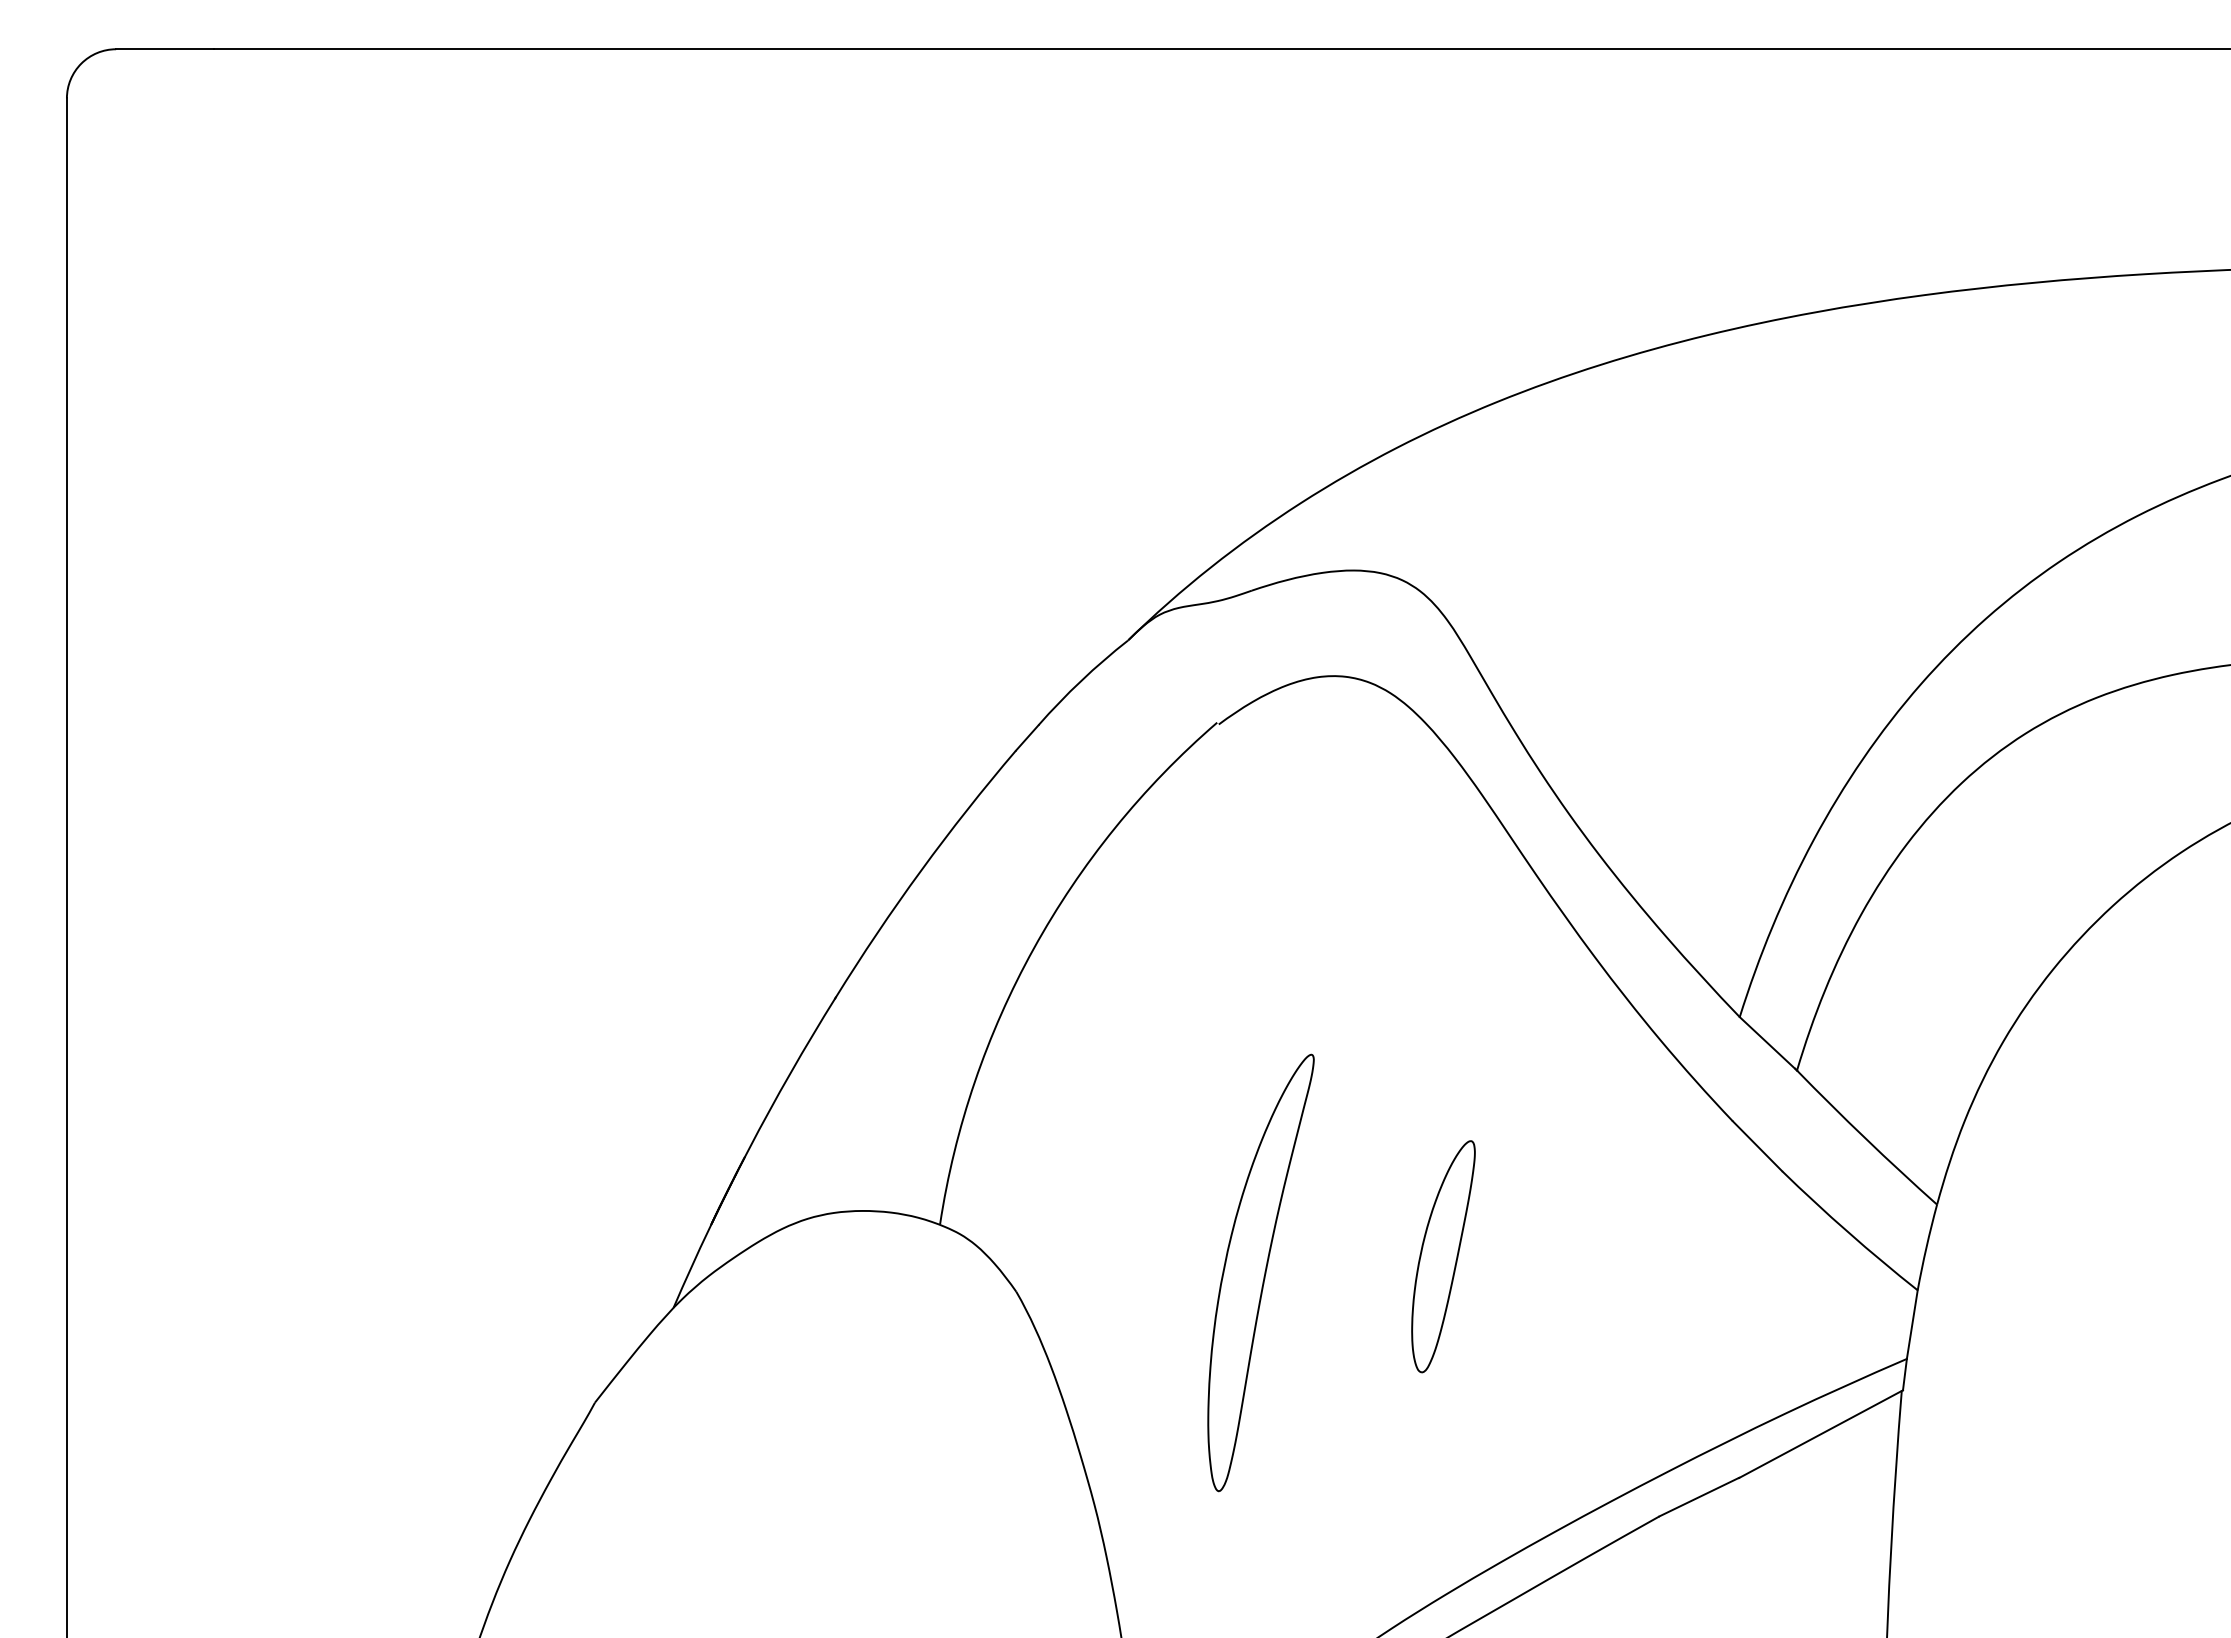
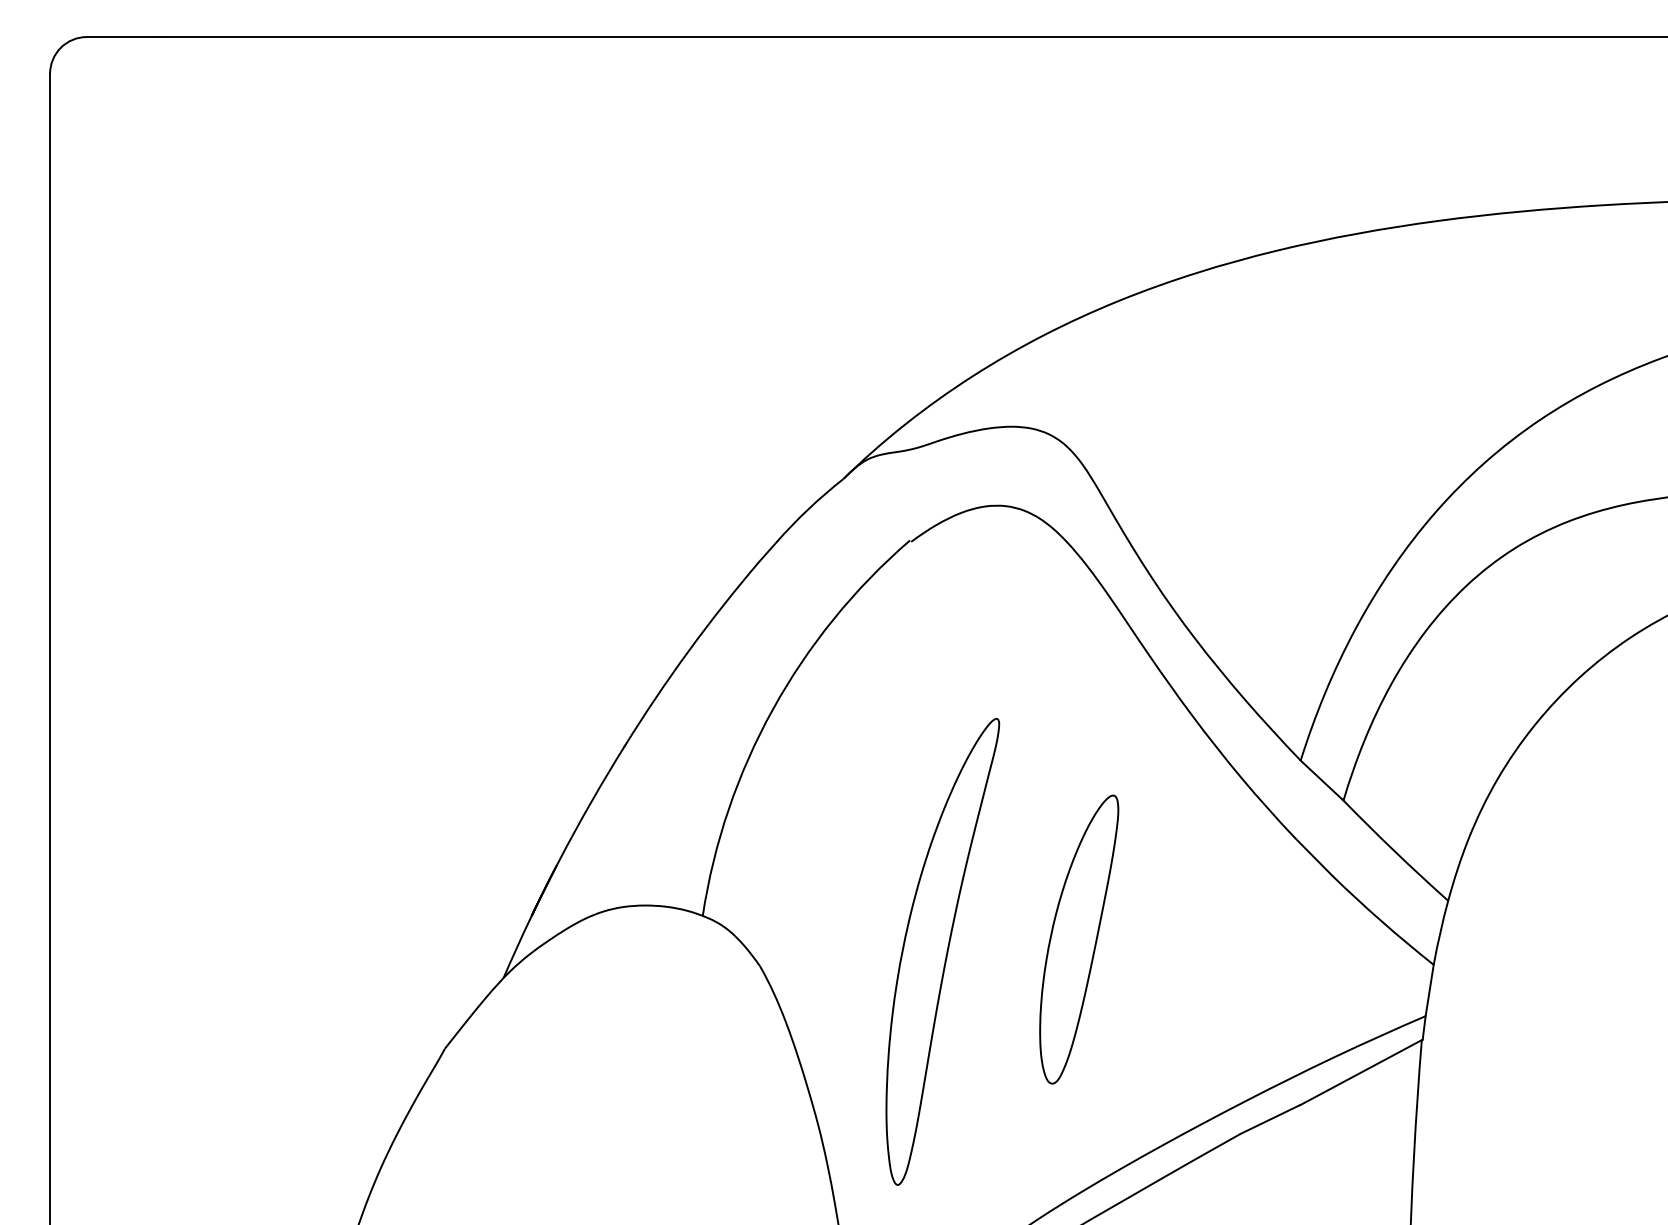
part: (1443, 1256) -> (1079, 939), size x1.67
part: (1260, 1272) -> (942, 951), size x1.43

